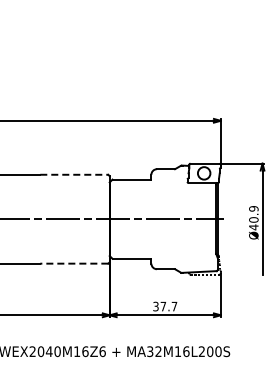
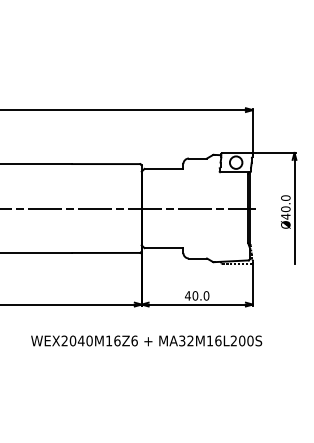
line: (74, 175) -> (106, 164), dashed -> solid
text: (253, 208) -> (285, 197), Ø40.9 -> Ø40.0
line: (73, 263) -> (105, 252), dashed -> solid
text: (164, 306) -> (196, 295), 37.7 -> 40.0

